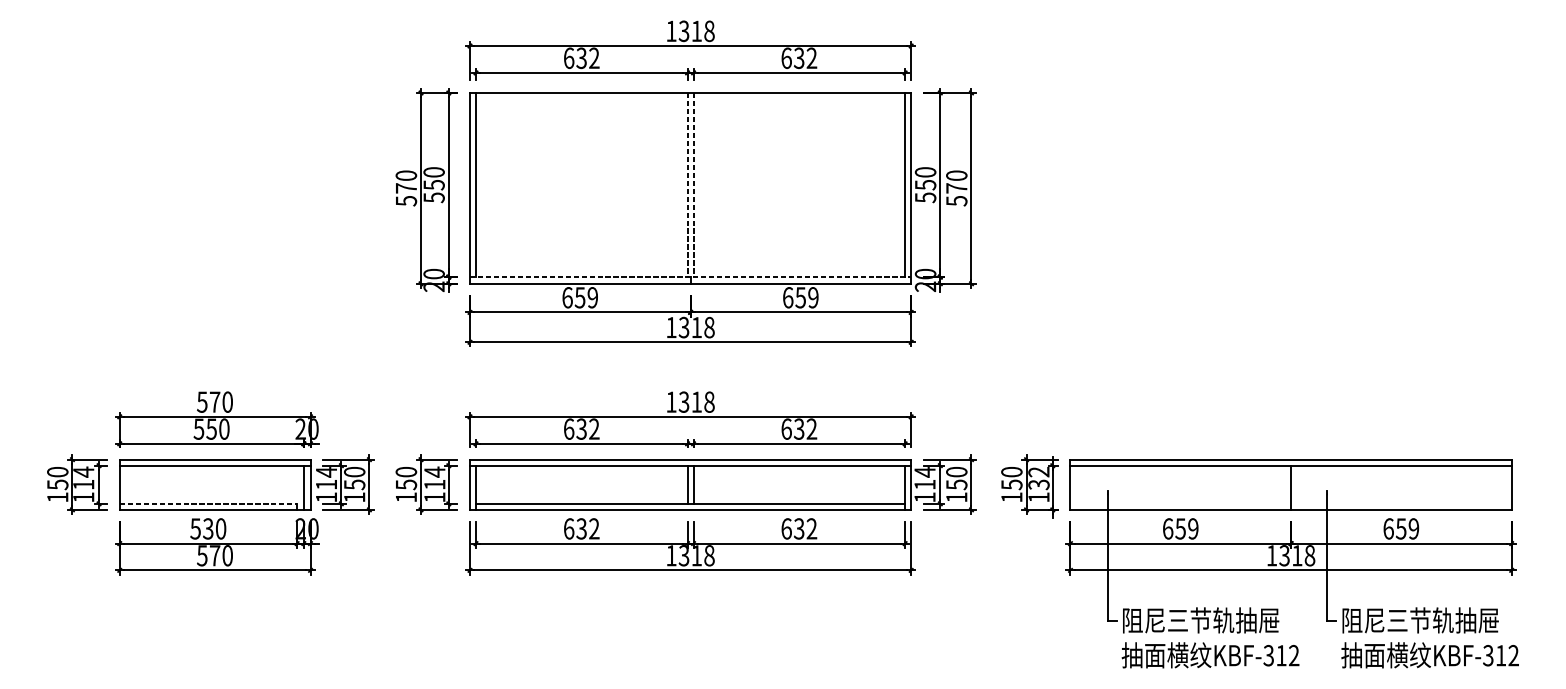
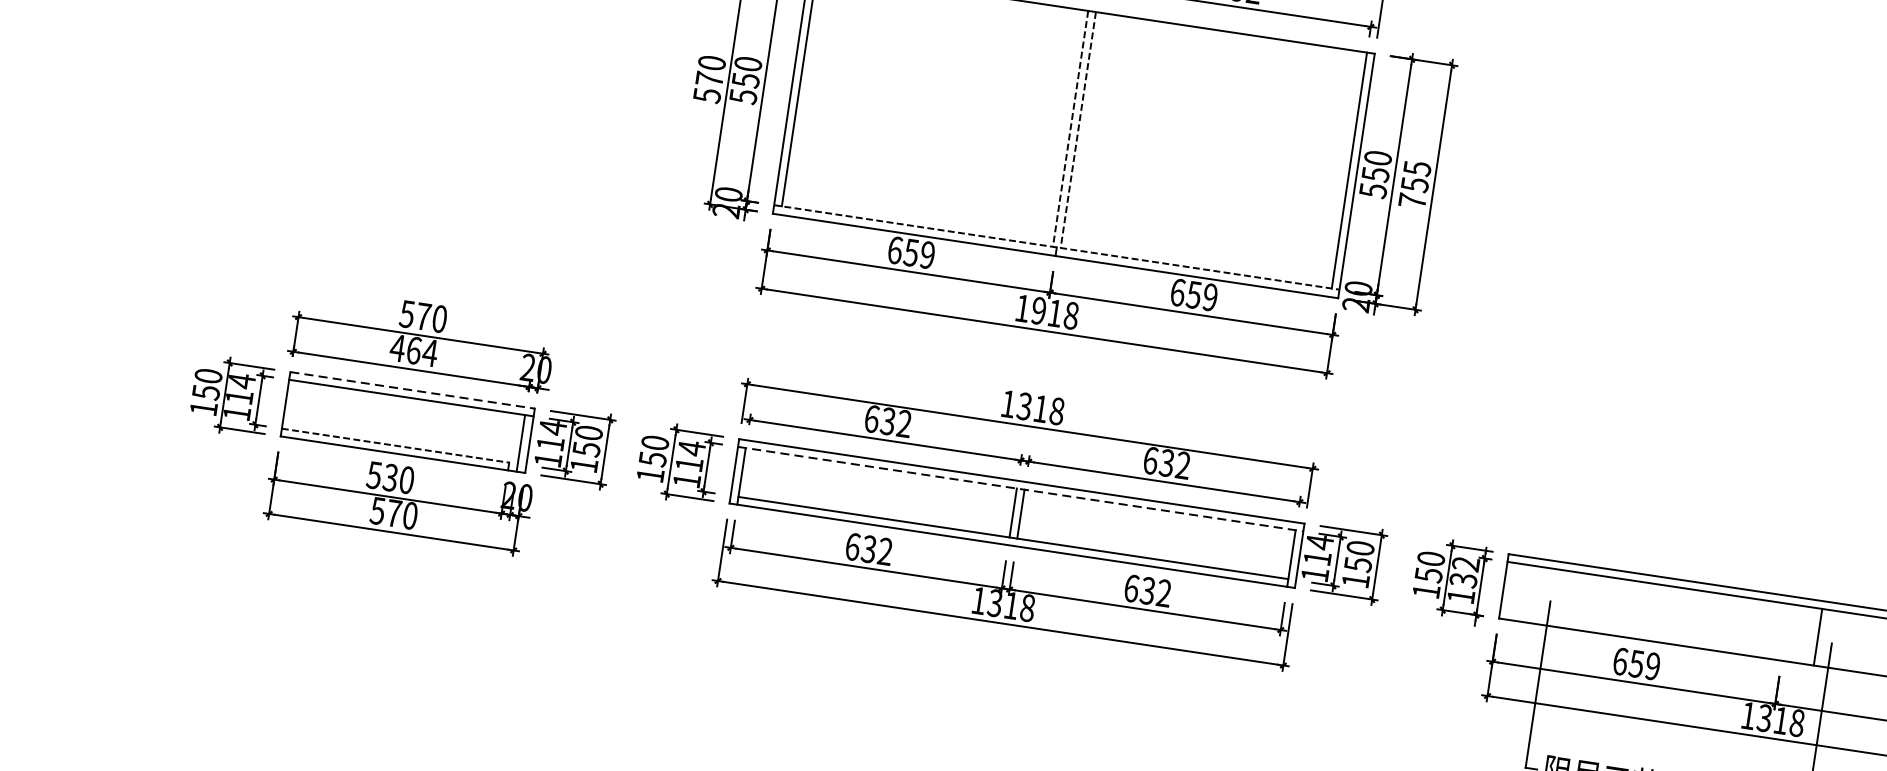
text: (956, 188) -> (1414, 184), 570 -> 755
text: (683, 327) -> (1038, 310), 1318 -> 1918
text: (211, 428) -> (413, 349), 550 -> 464
line: (215, 459) -> (413, 390), solid -> dashed
line: (690, 465) -> (1020, 488), solid -> dashed
line: (1291, 487) -> (1818, 636), moved

